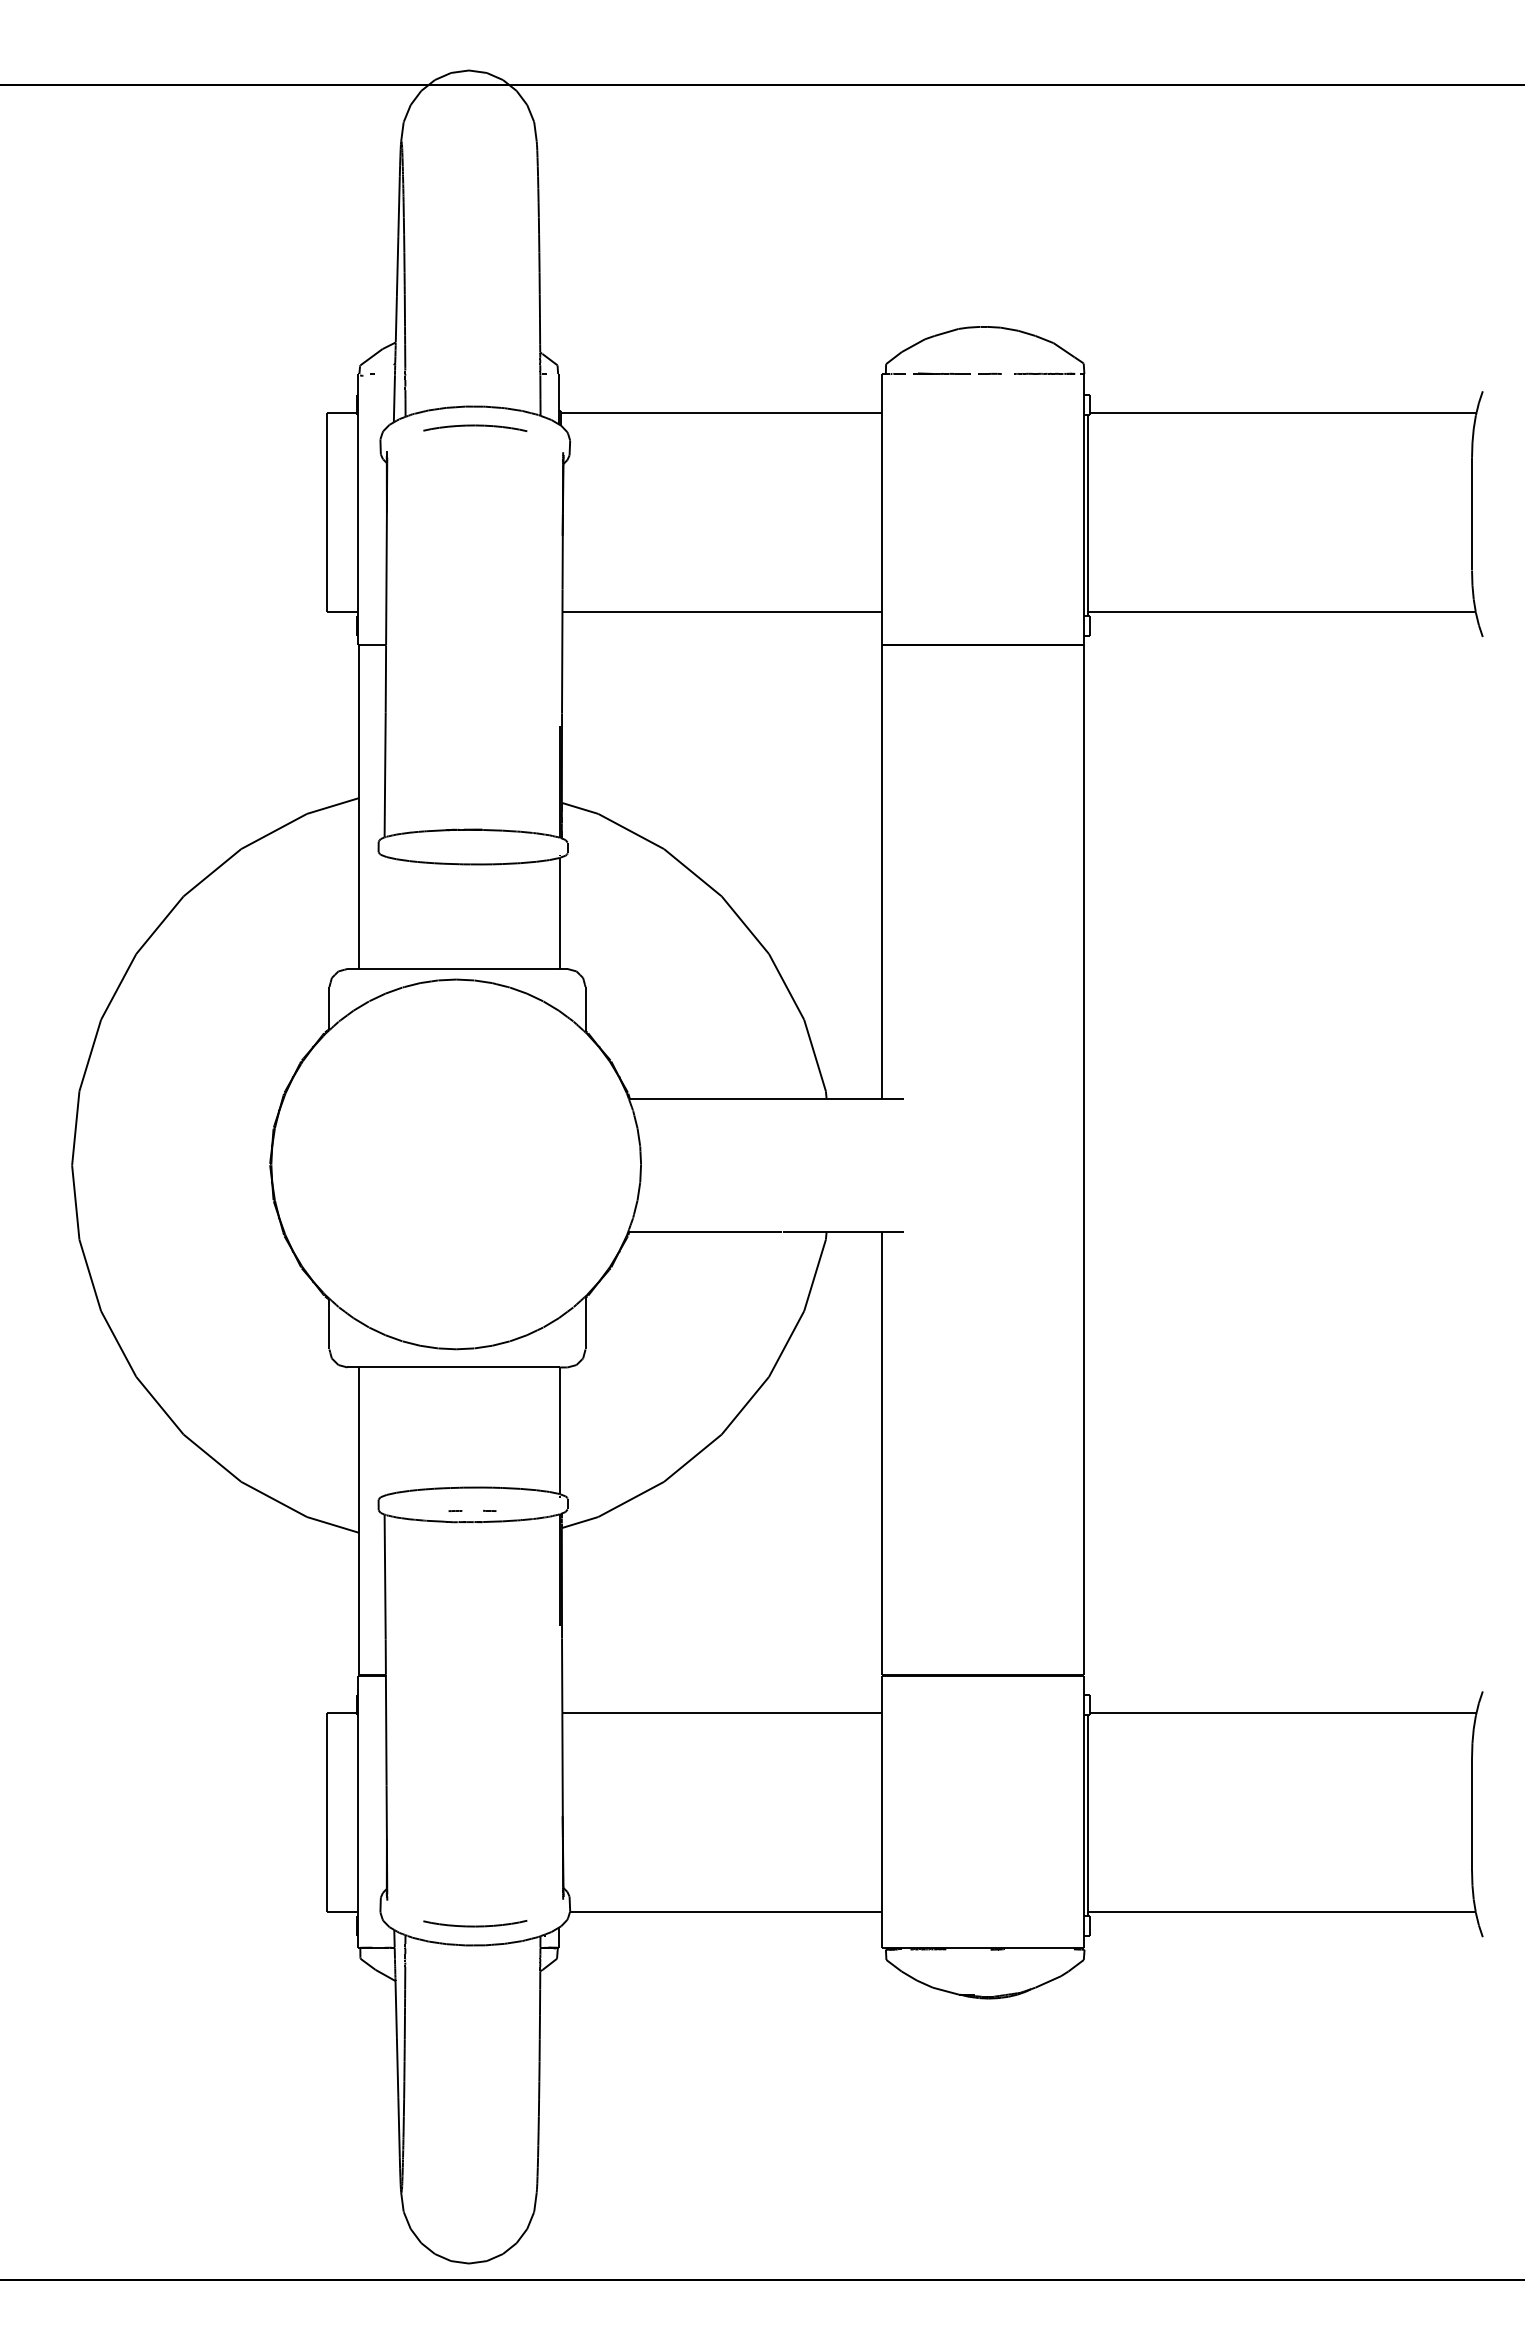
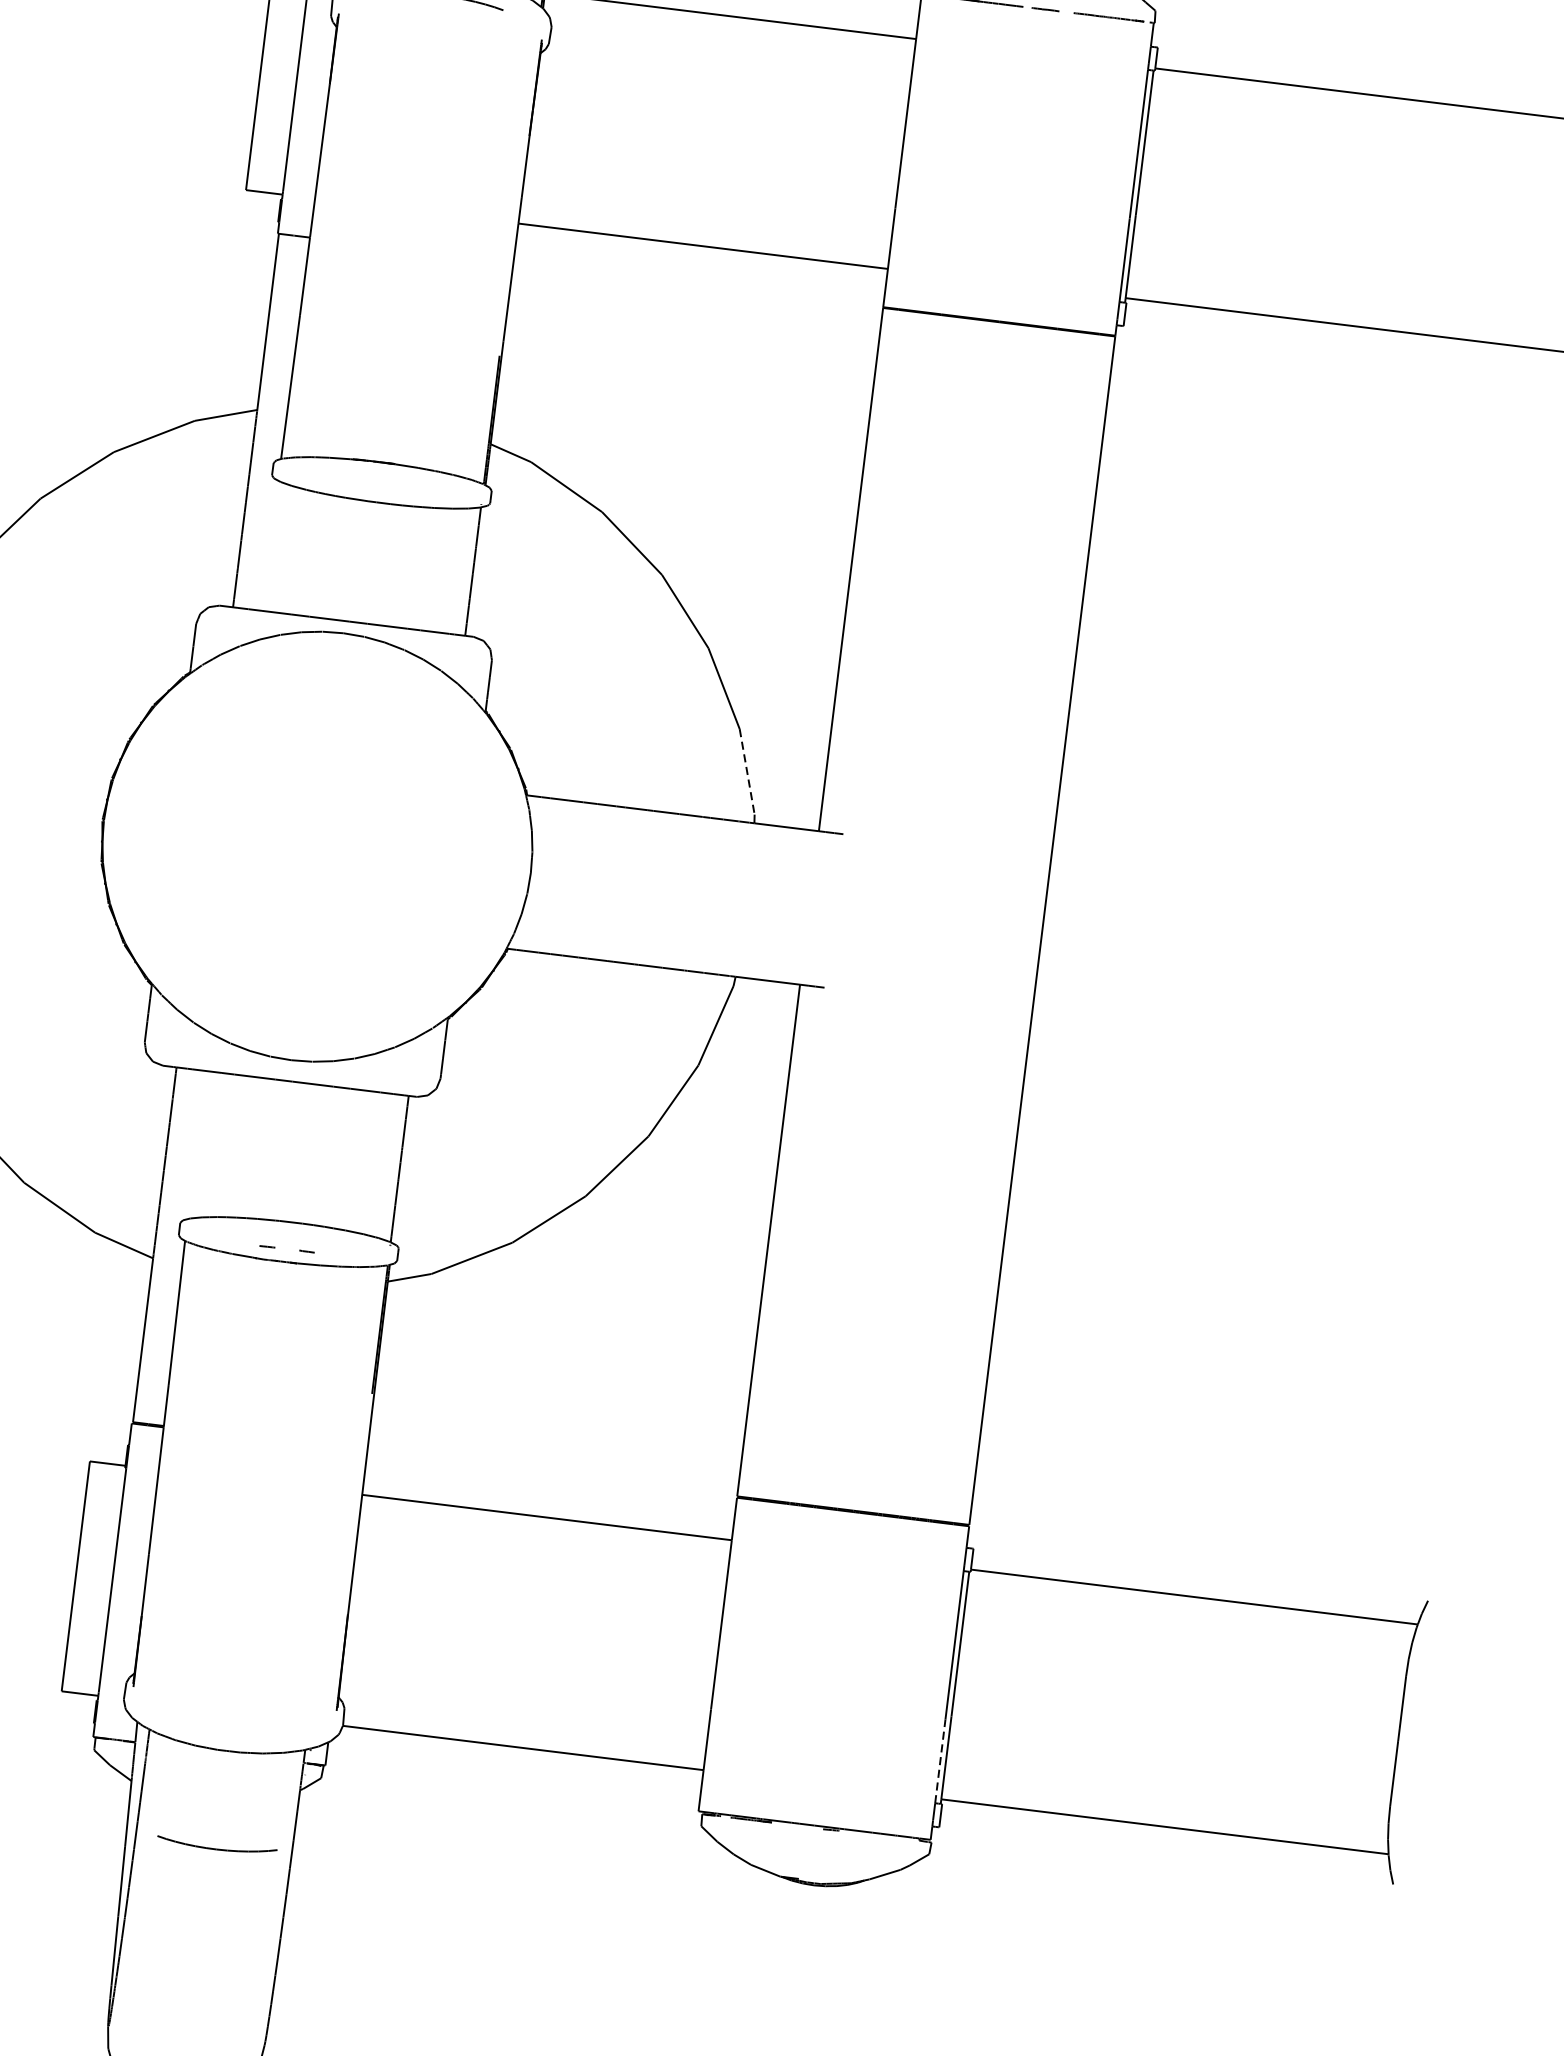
line: (815, 1056) -> (747, 773), solid -> dashed
line: (1083, 1879) -> (940, 1761), solid -> dashed
part: (475, 1923) -> (217, 1845), moved

